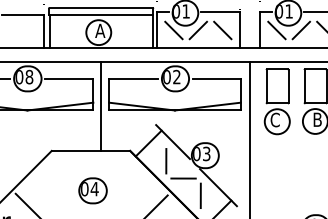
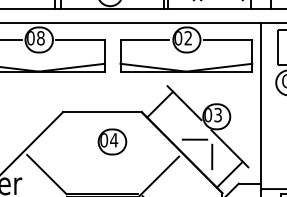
line: (101, 106) -> (112, 67), removed
line: (166, 161) -> (177, 122), removed
part: (92, 190) -> (111, 141), moved

